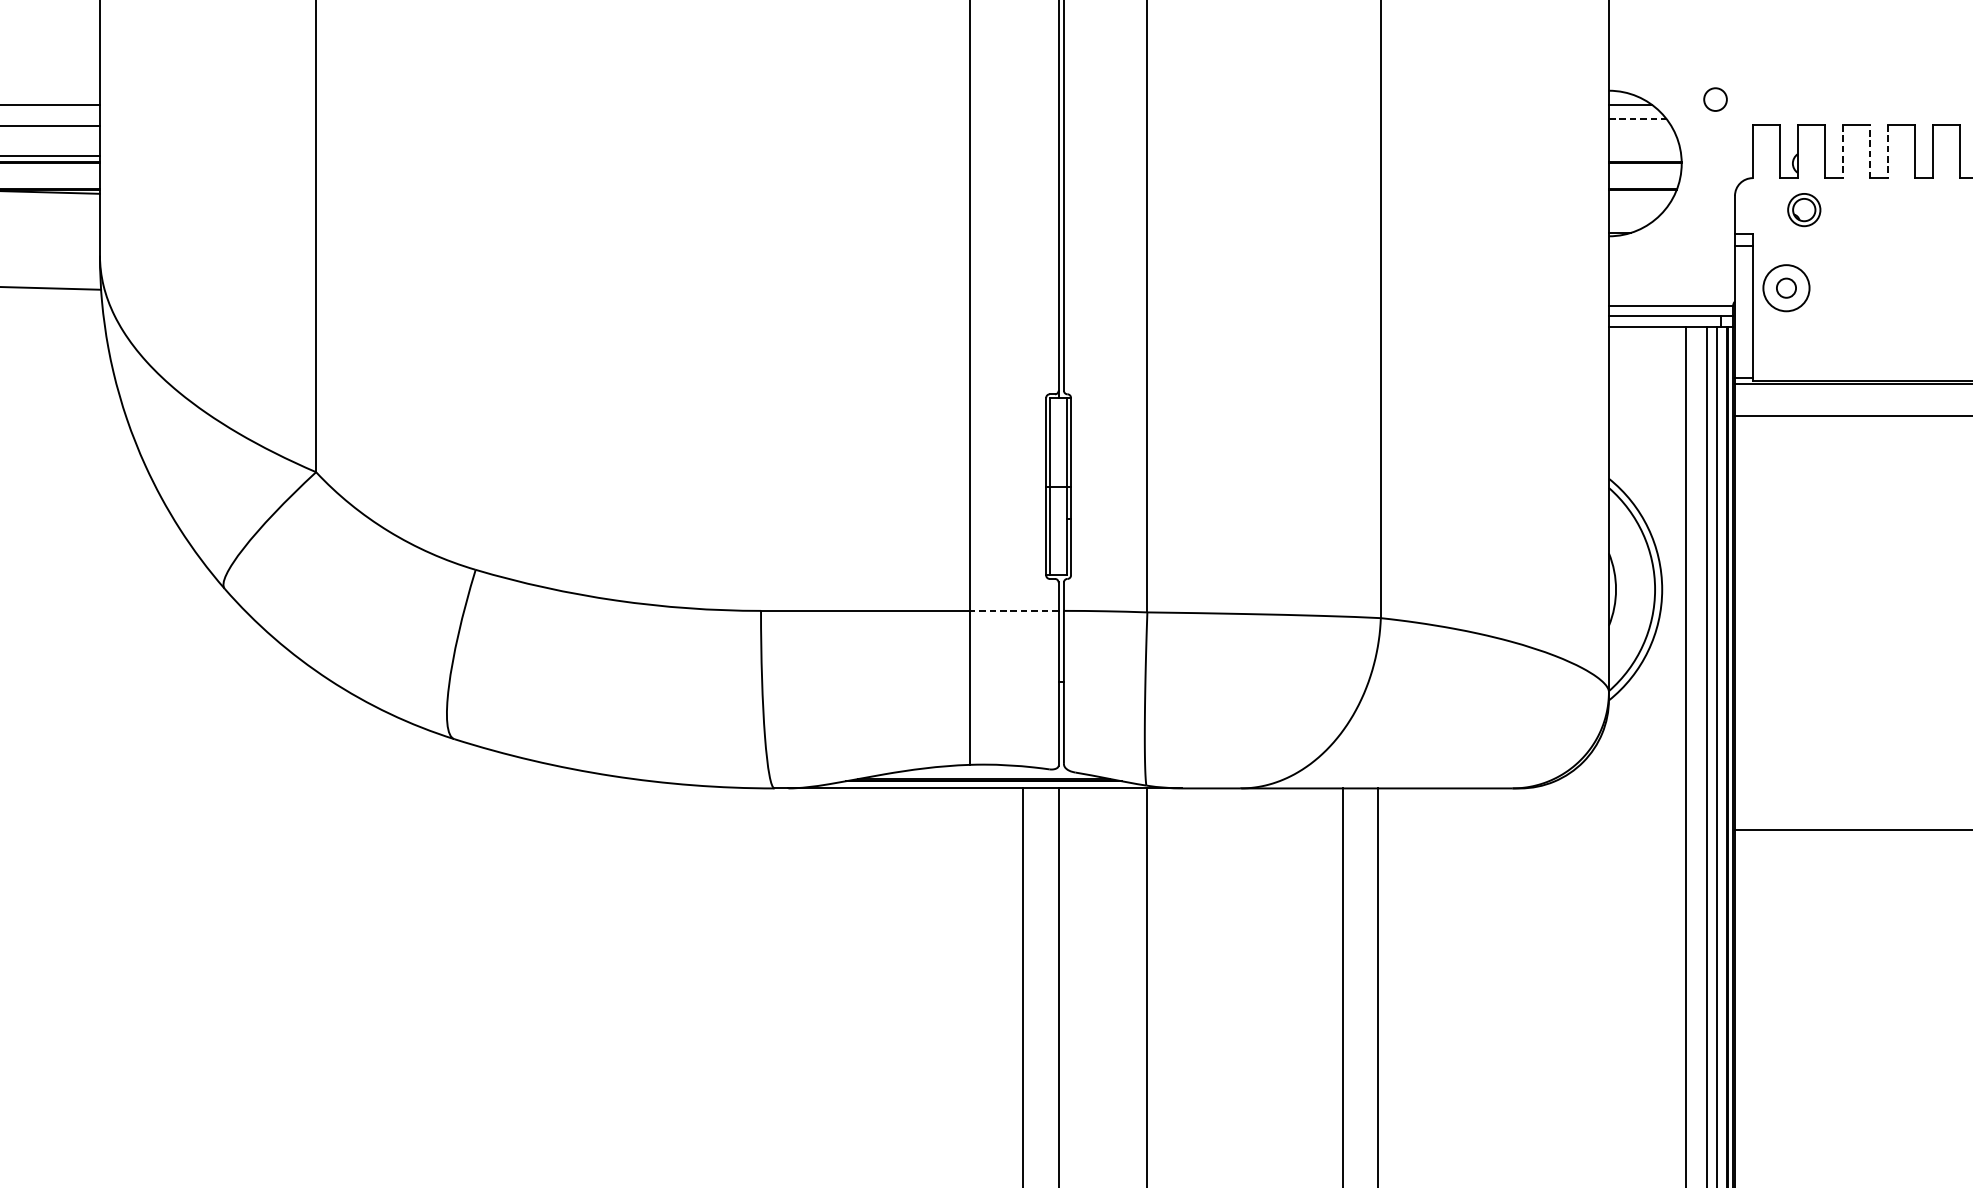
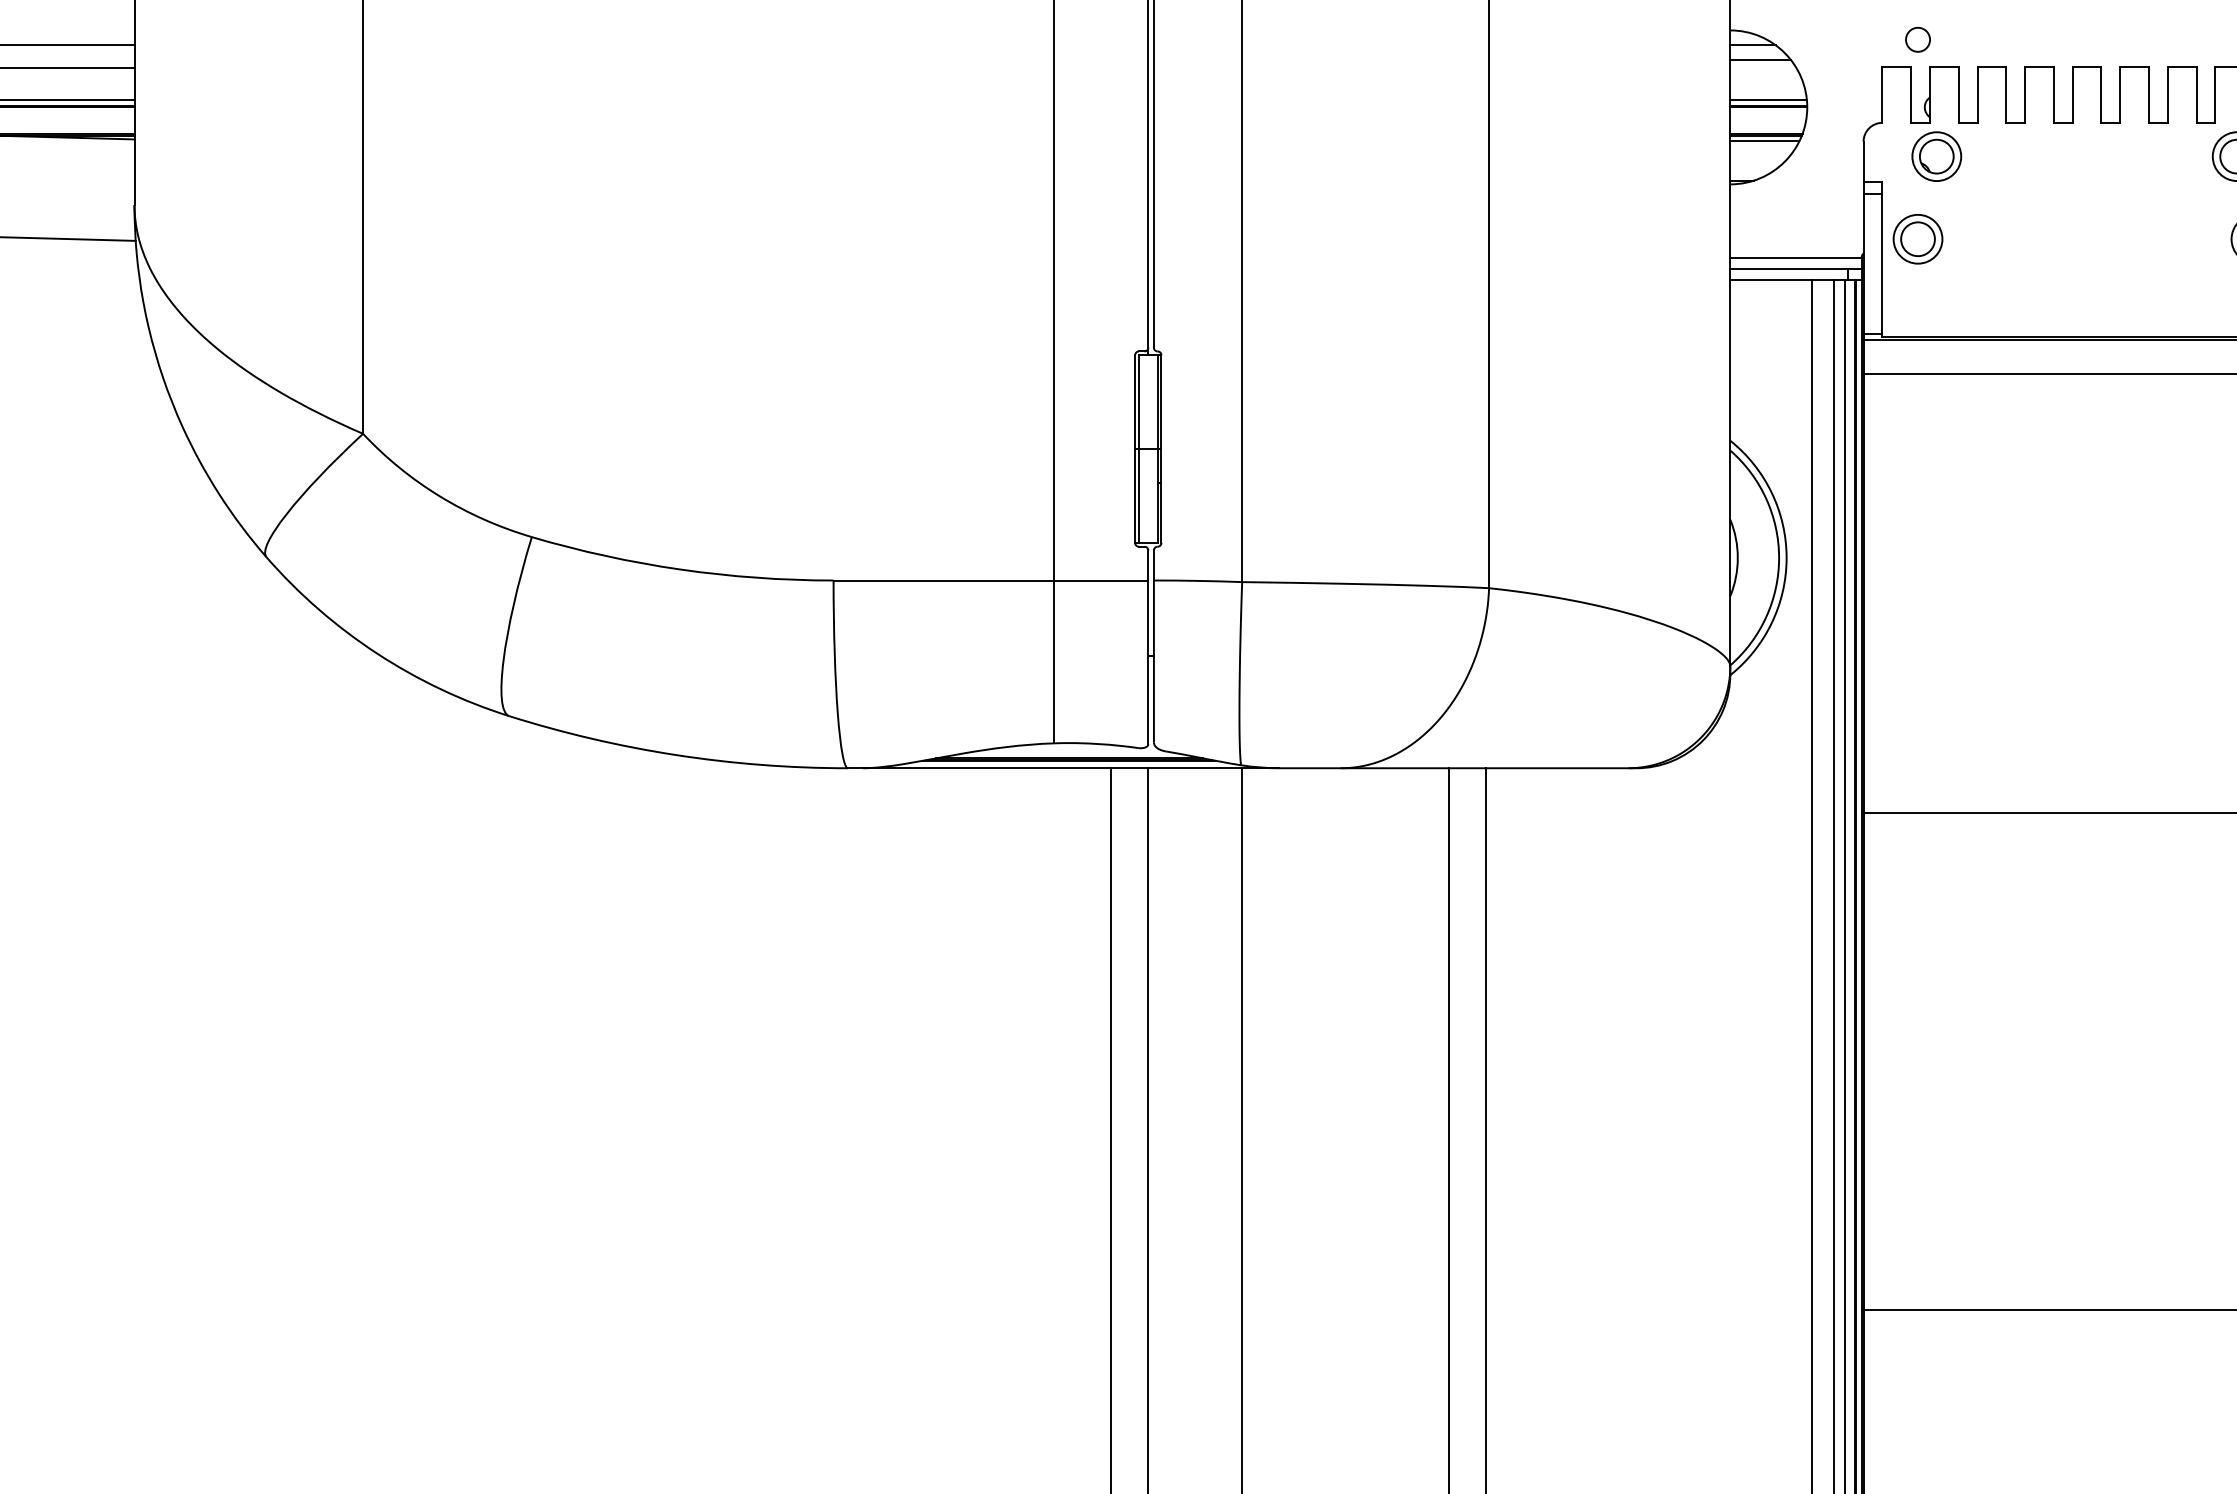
circle: (1715, 99) -> (1917, 39), moved
line: (1637, 119) -> (1760, 60), dashed -> solid
line: (1870, 151) -> (2006, 94), dashed -> solid
line: (1842, 152) -> (1977, 95), dashed -> solid
line: (1888, 152) -> (2025, 95), dashed -> solid
line: (1645, 156) -> (1768, 99), added
line: (1641, 195) -> (1764, 141), added
part: (1803, 209) -> (1936, 156), size x1.43
circle: (1785, 288) -> (1917, 239), size x1.67
line: (1014, 610) -> (1101, 580), dashed -> solid

